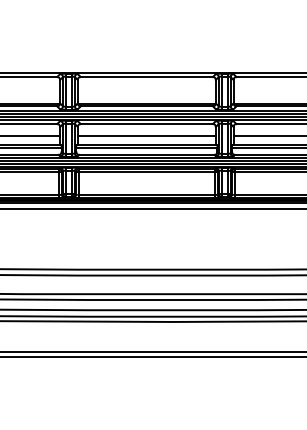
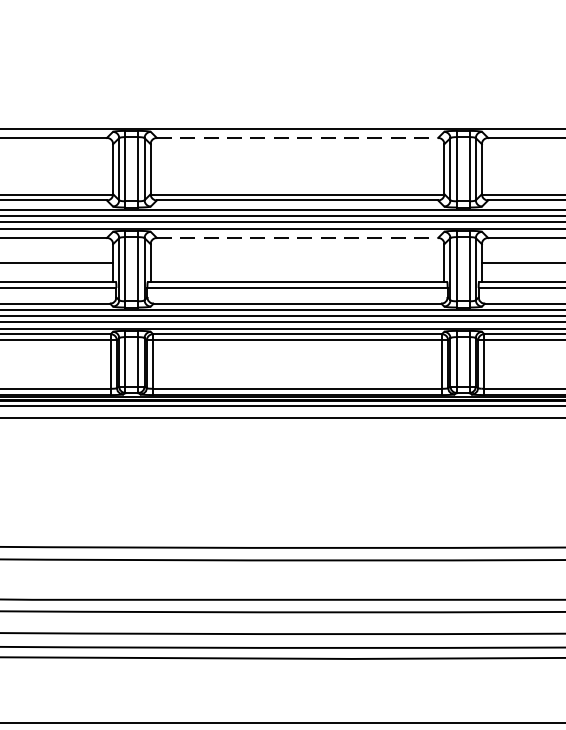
line: (147, 77) -> (298, 138), solid -> dashed
line: (147, 124) -> (298, 238), solid -> dashed
line: (146, 135) -> (296, 262), removed

